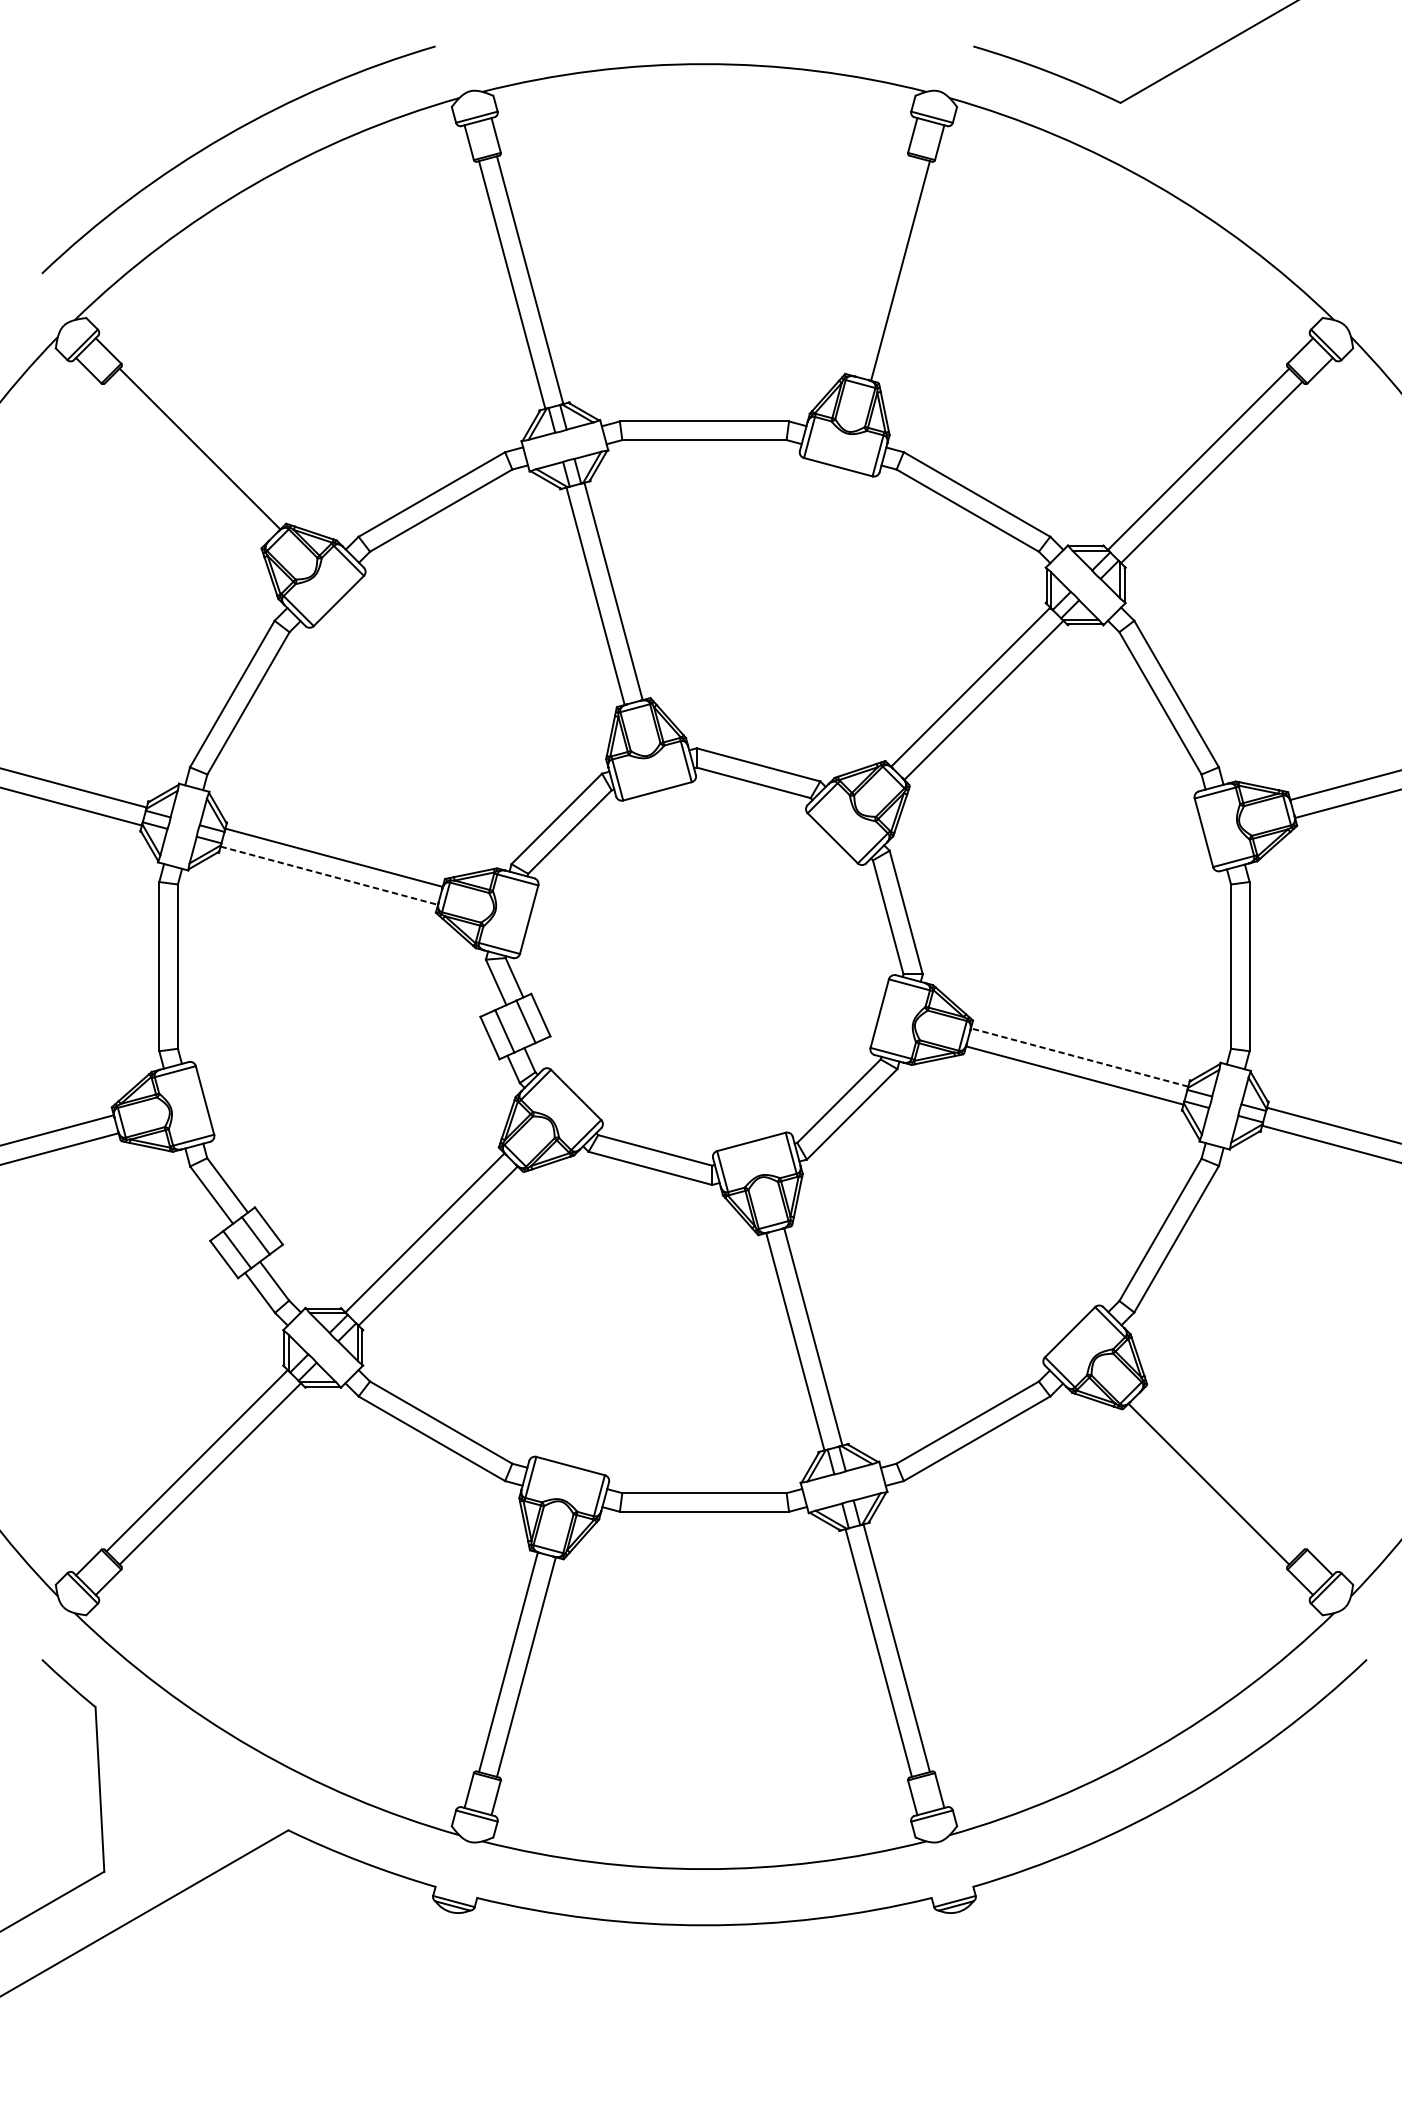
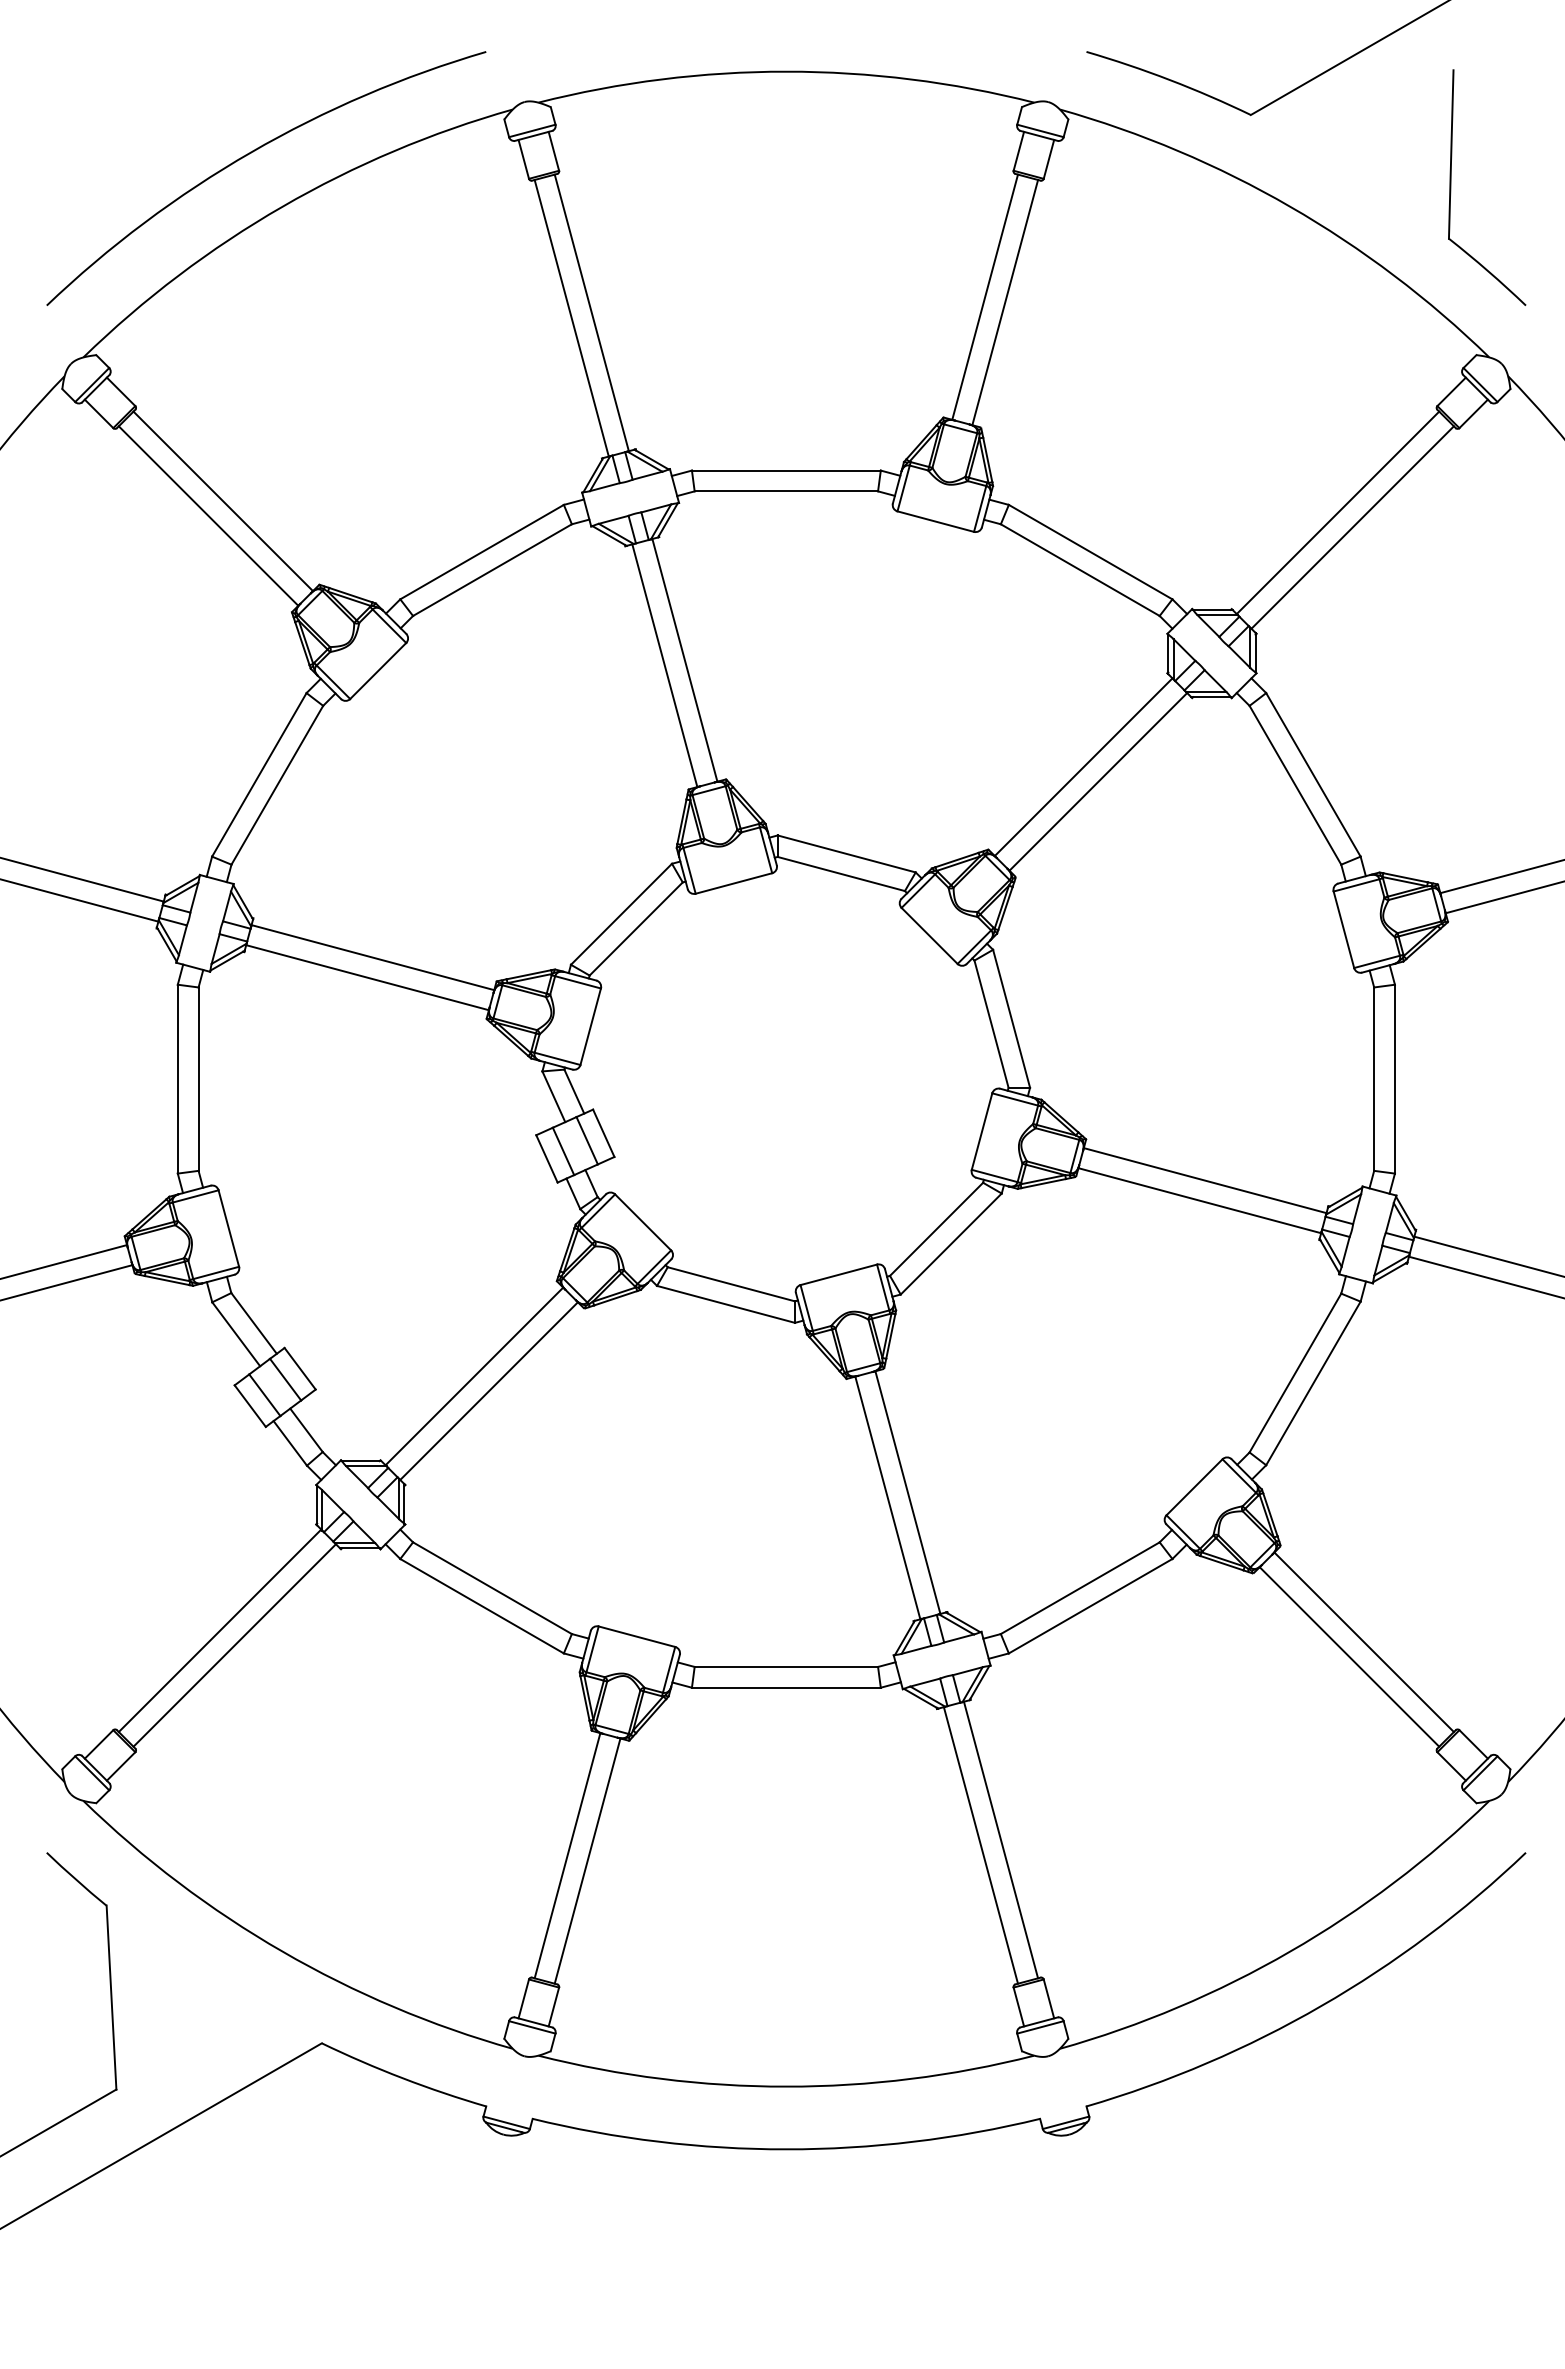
part: (1300, 167) -> (1451, 187), added
line: (881, 265) -> (984, 296), added
line: (186, 461) -> (208, 515), added
line: (329, 875) -> (367, 977), dashed -> solid
line: (1079, 1057) -> (1205, 1180), dashed -> solid
line: (1221, 1471) -> (1363, 1642), added

